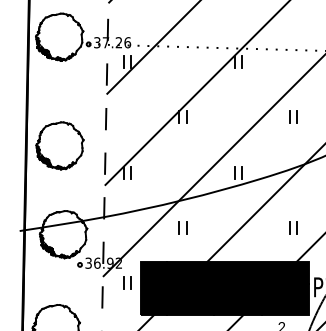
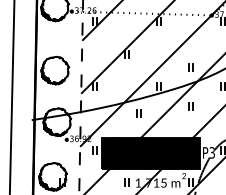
part: (292, 118) -> (190, 67), moved
part: (182, 228) -> (138, 113), moved
part: (292, 228) -> (190, 106), moved

